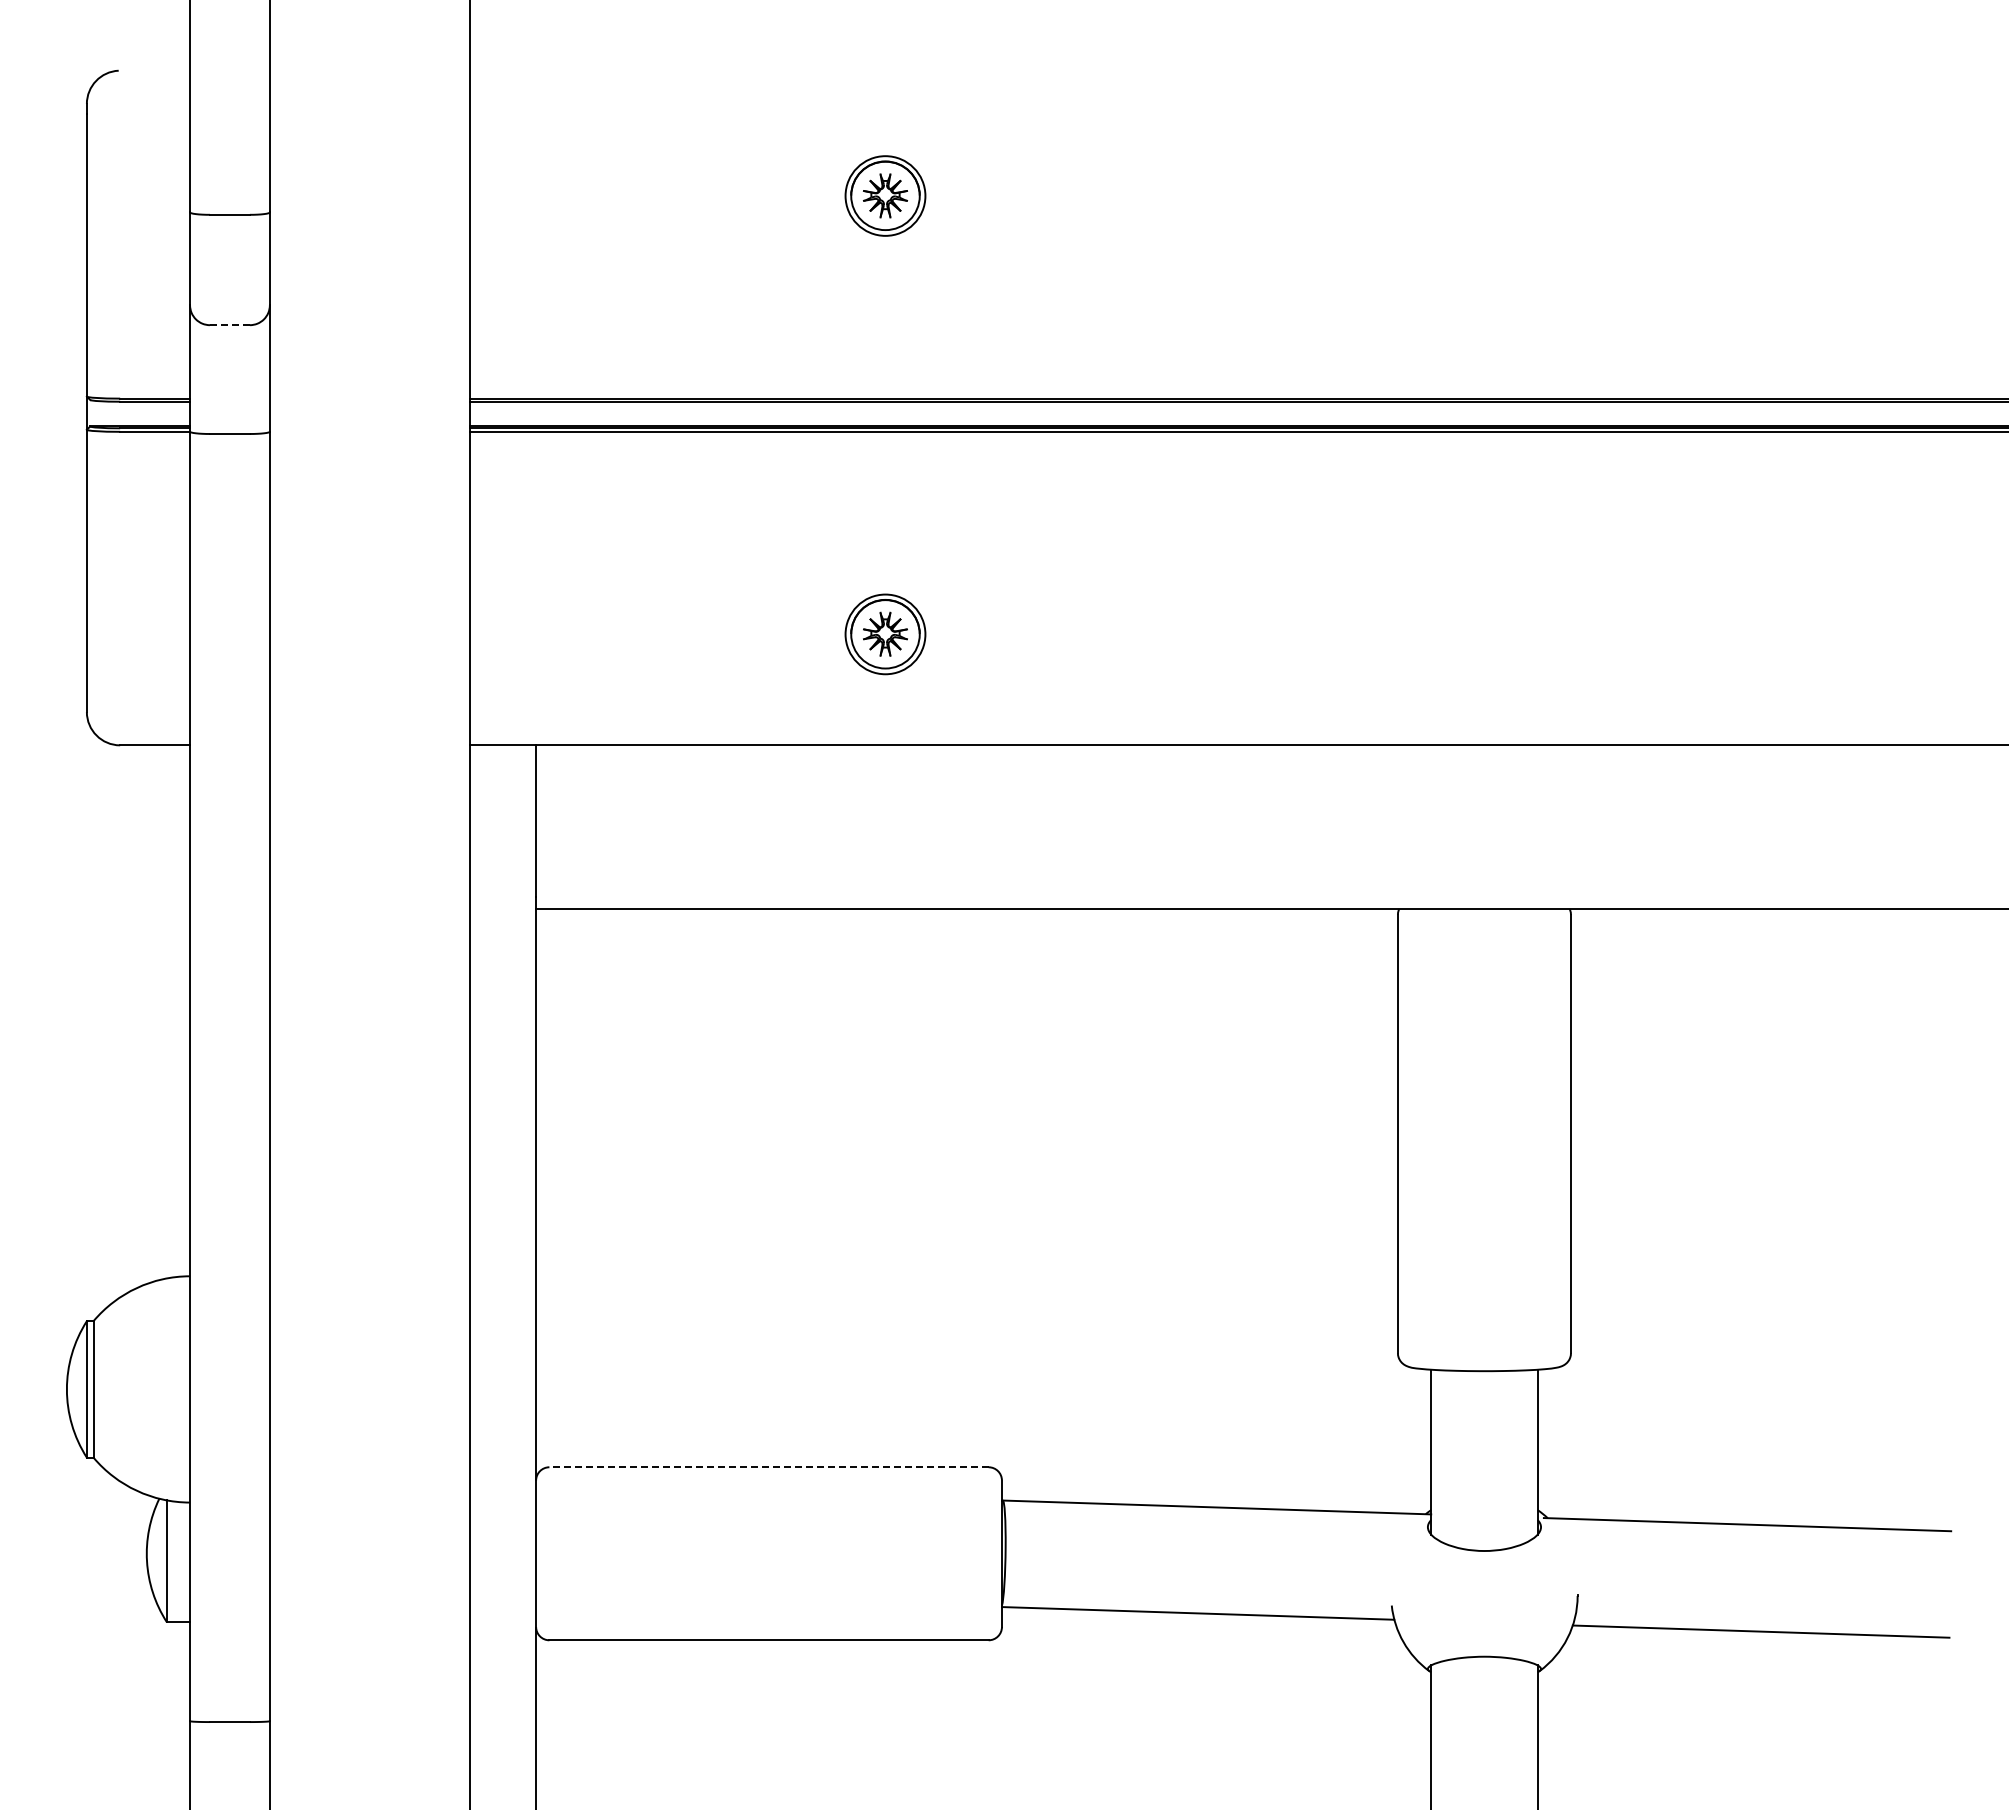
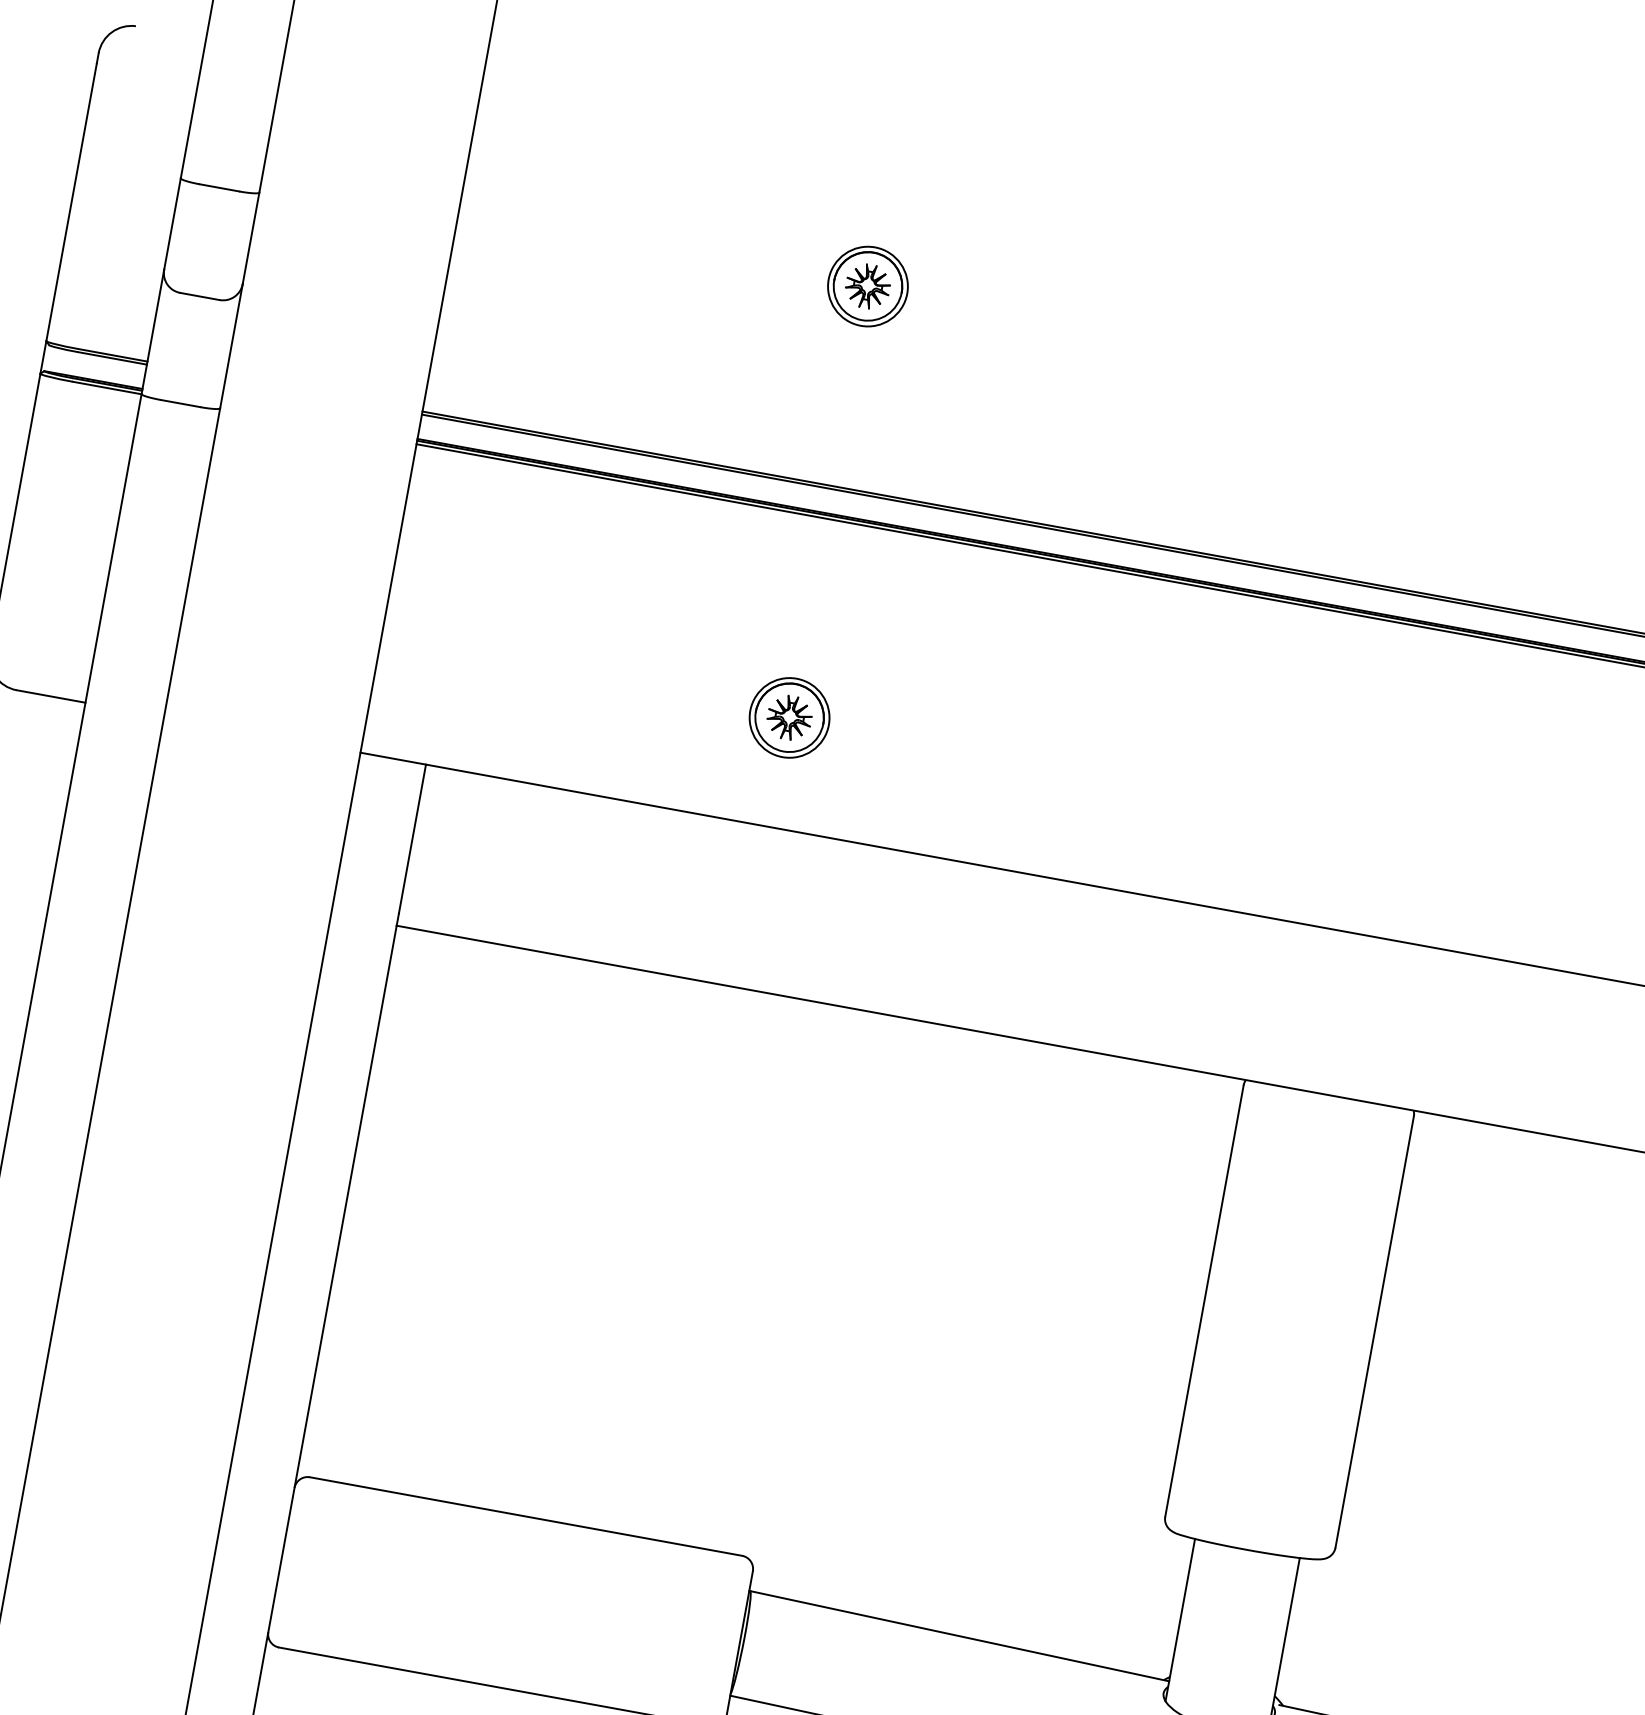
line: (229, 325) -> (199, 296), dashed -> solid
line: (769, 1467) -> (526, 1516), dashed -> solid

